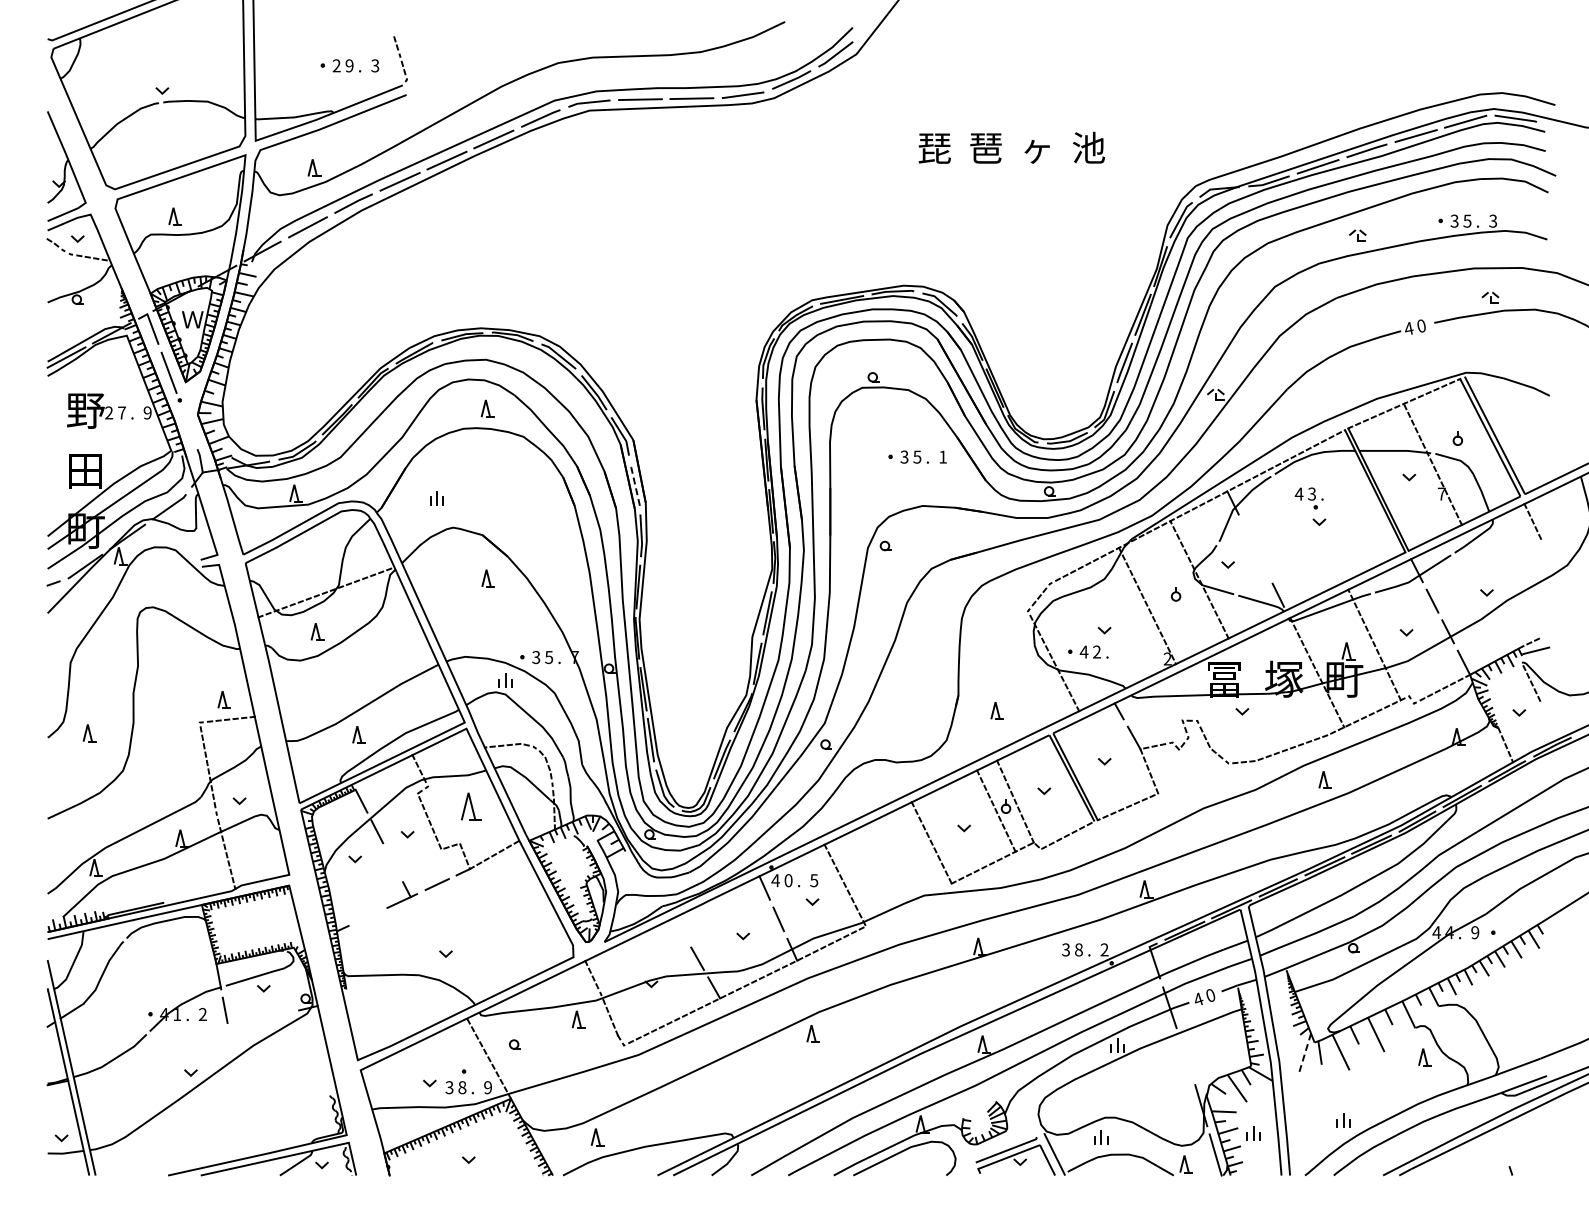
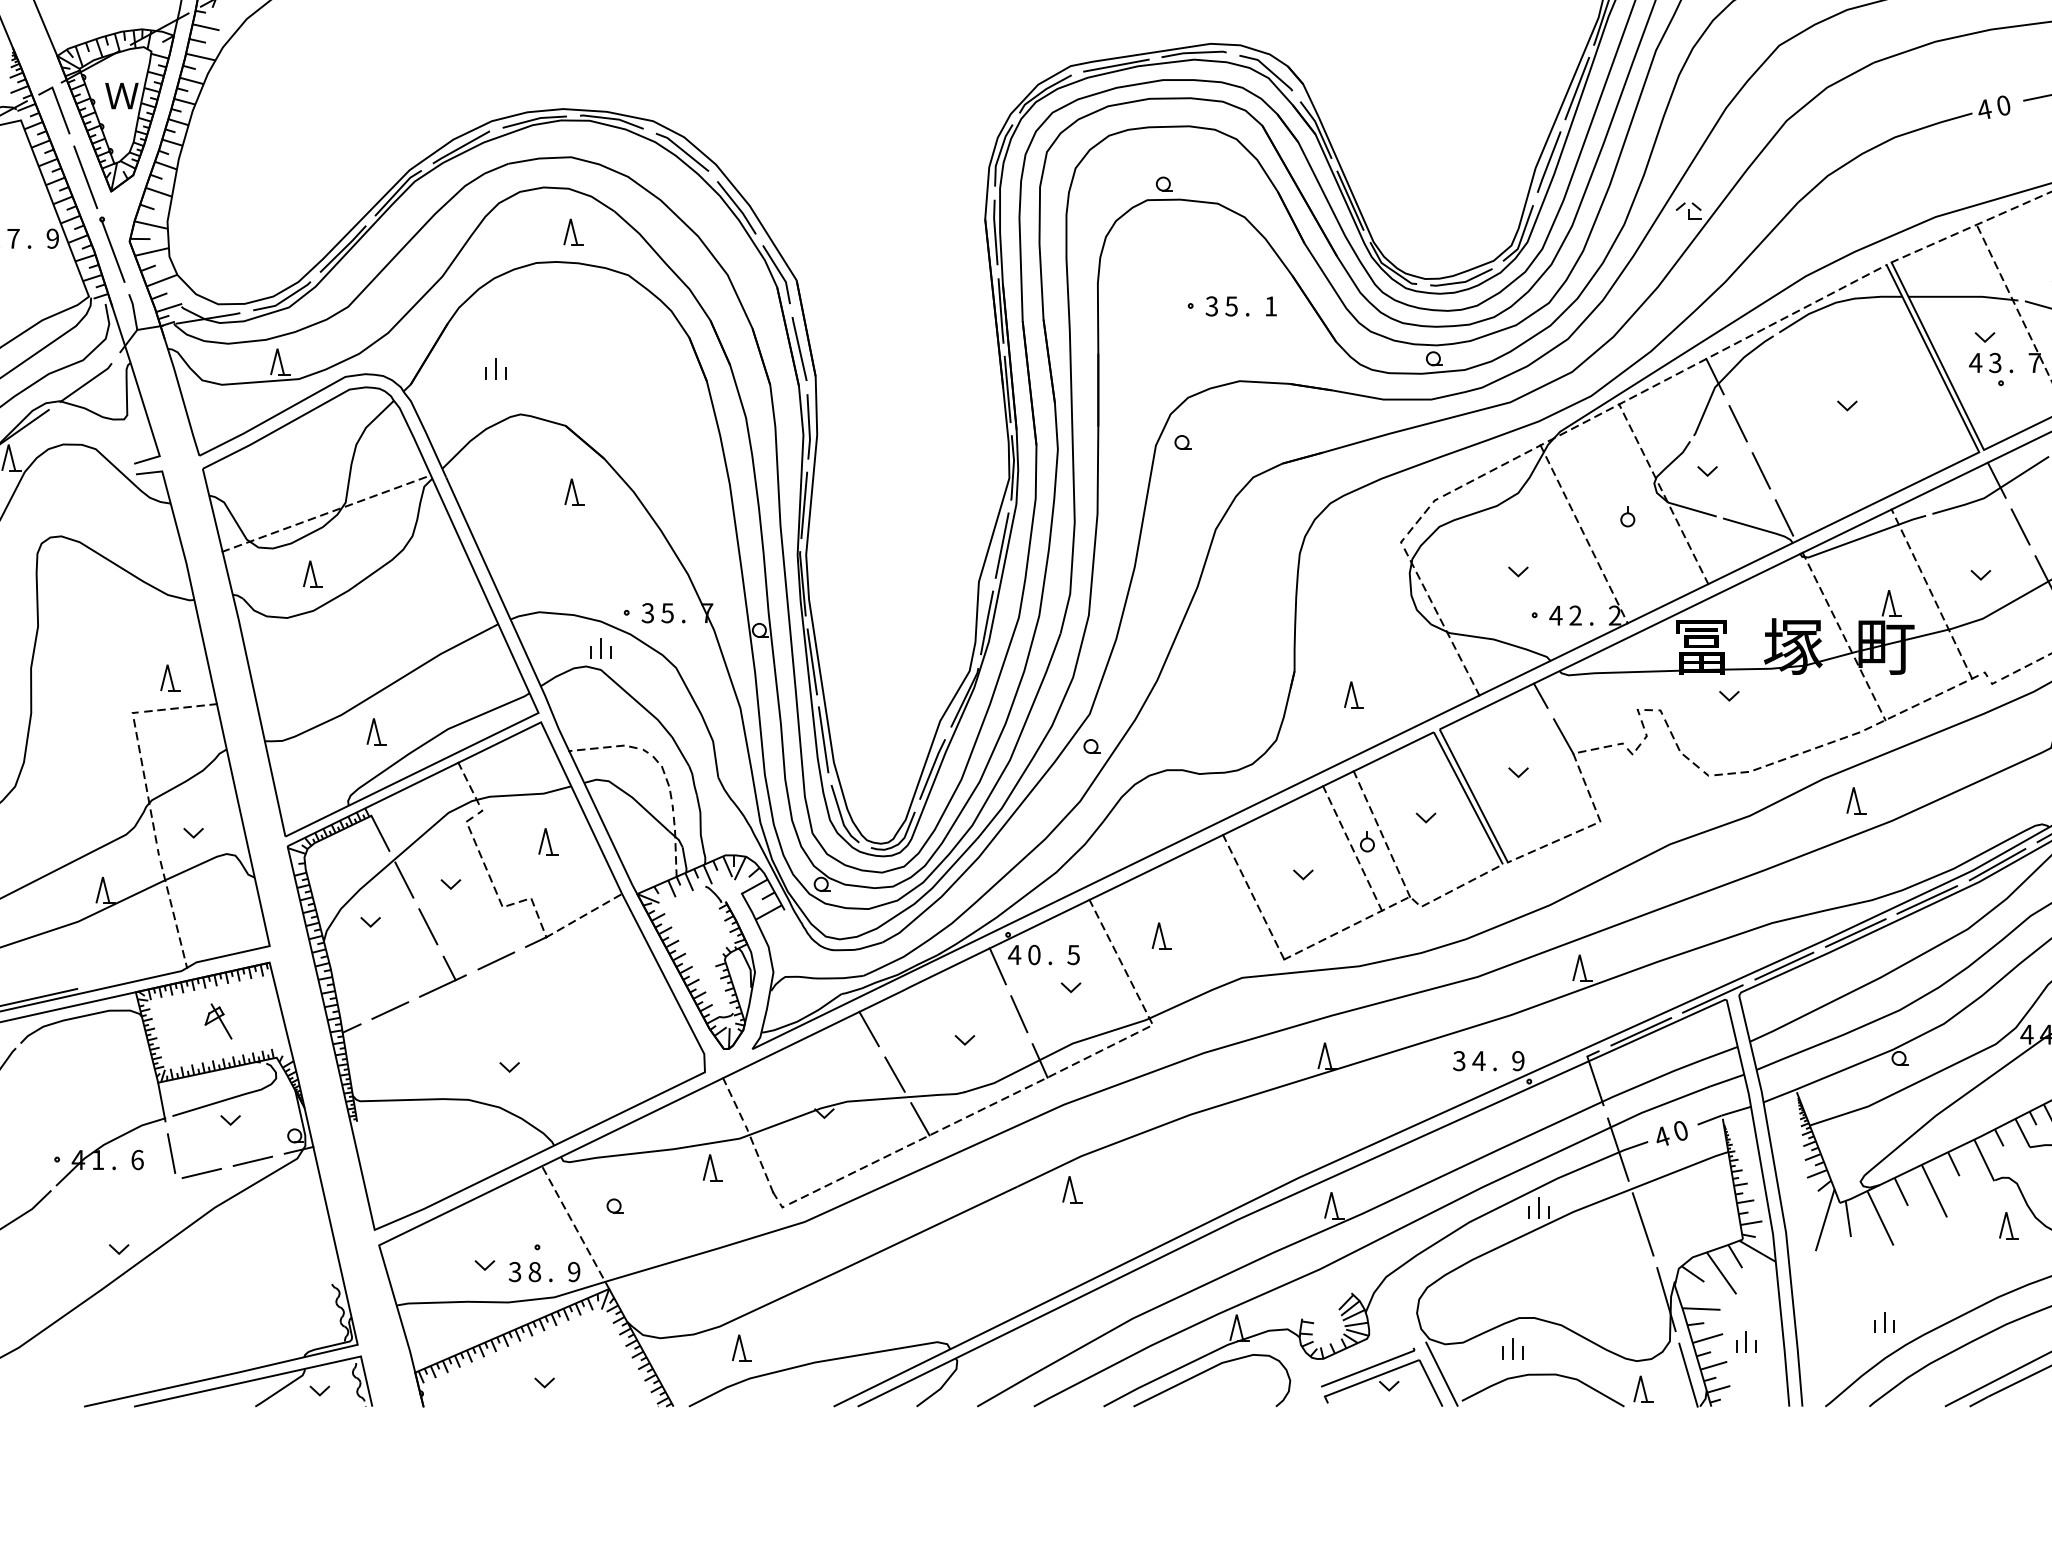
line: (186, 421) -> (112, 251), added
line: (635, 484) -> (799, 348), dashed -> solid
part: (1308, 498) -> (1989, 369), moved
line: (1247, 533) -> (1737, 423), added
line: (1262, 564) -> (1760, 470), added
part: (1088, 651) -> (1562, 614), moved
part: (470, 806) -> (547, 841), size x0.62
line: (392, 861) -> (427, 925), added
part: (871, 868) -> (1161, 936), added
line: (367, 916) -> (389, 1009), added
part: (255, 923) -> (217, 1020), added
line: (680, 928) -> (868, 1028), added
text: (1078, 949) -> (1478, 1060), 8 -> 4
text: (1104, 950) -> (1518, 1061), 2 -> 9
text: (203, 1014) -> (138, 1159), 2 -> 6
line: (277, 1015) -> (251, 1161), added
line: (244, 1023) -> (201, 1173), added
line: (1304, 1054) -> (1824, 1221), dashed -> solid
line: (1185, 1056) -> (1642, 1224), added

